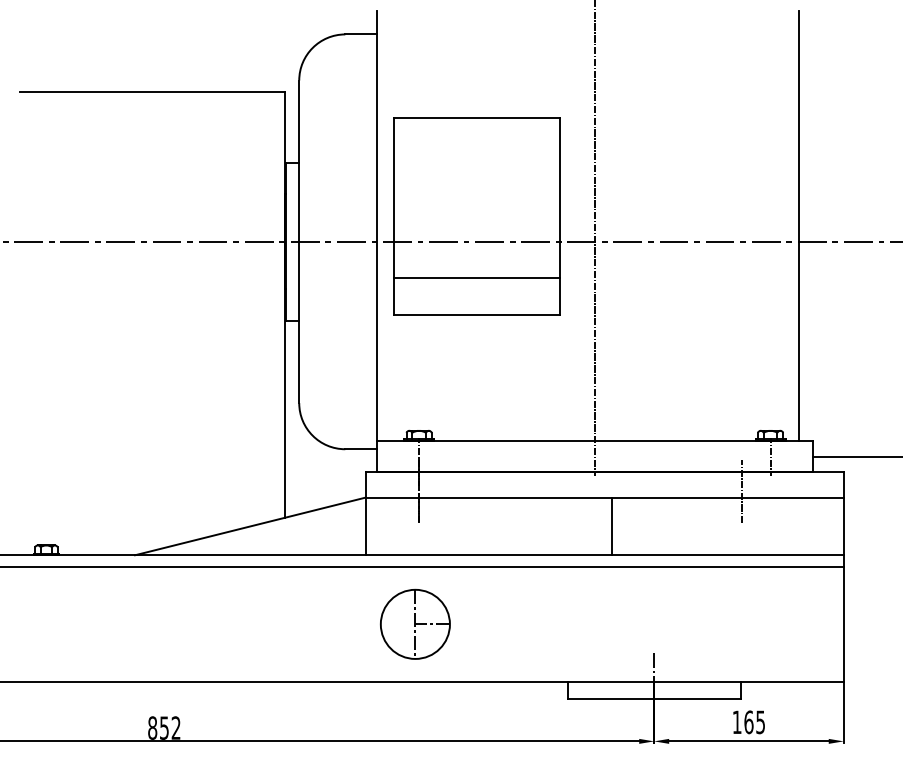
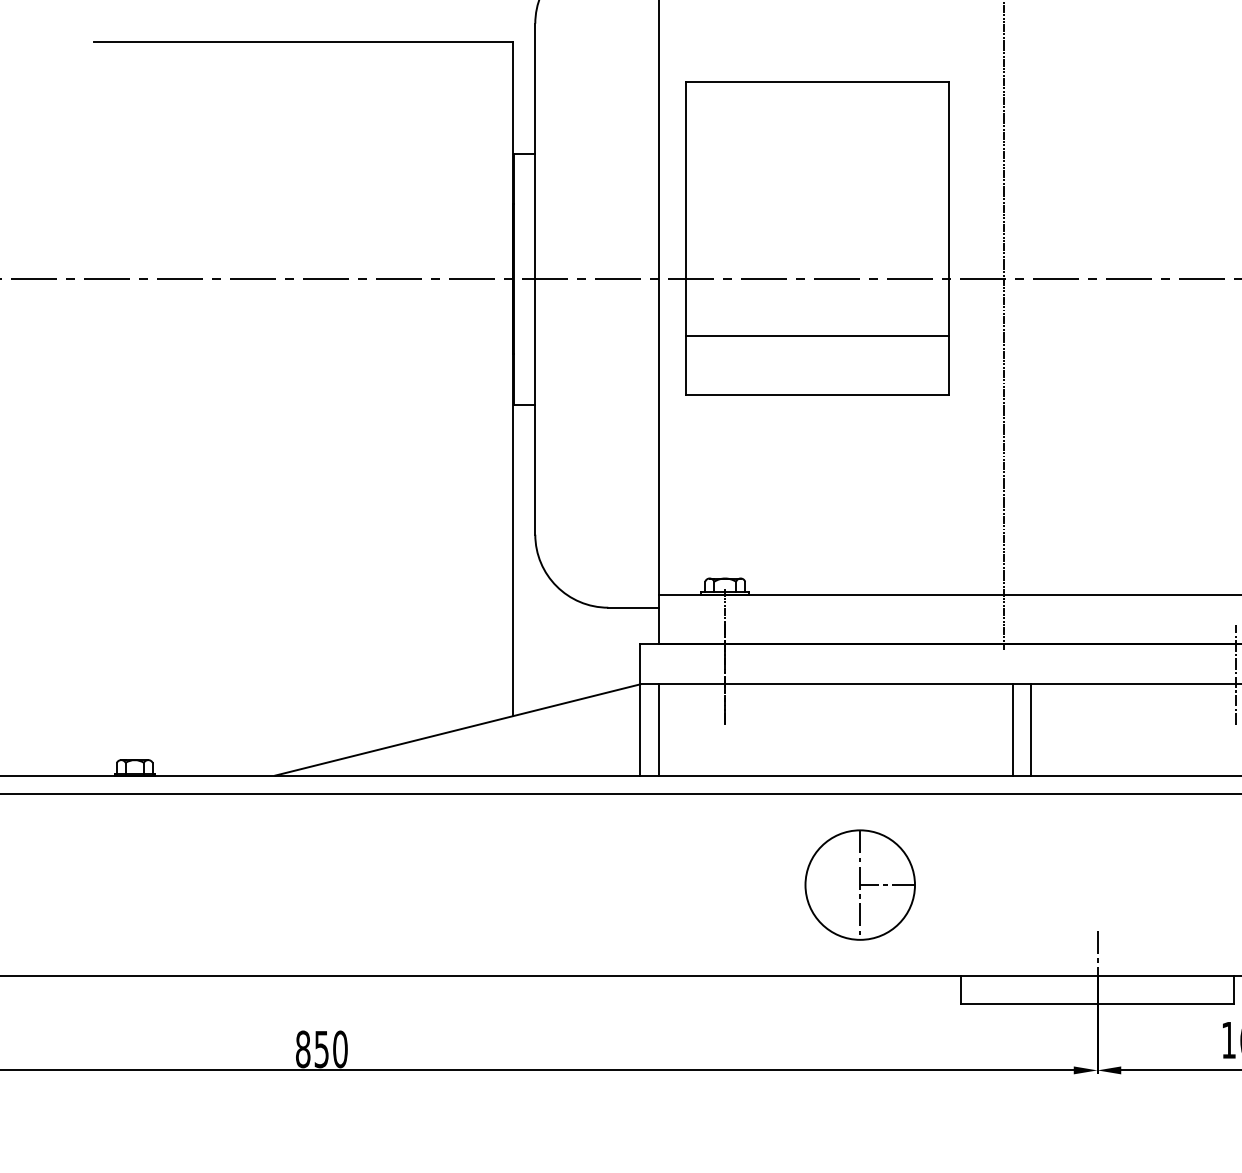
line: (377, 526) -> (659, 730), added
line: (600, 526) -> (1012, 730), added
part: (415, 623) -> (860, 883), moved
text: (175, 727) -> (339, 1048), 852 -> 850

